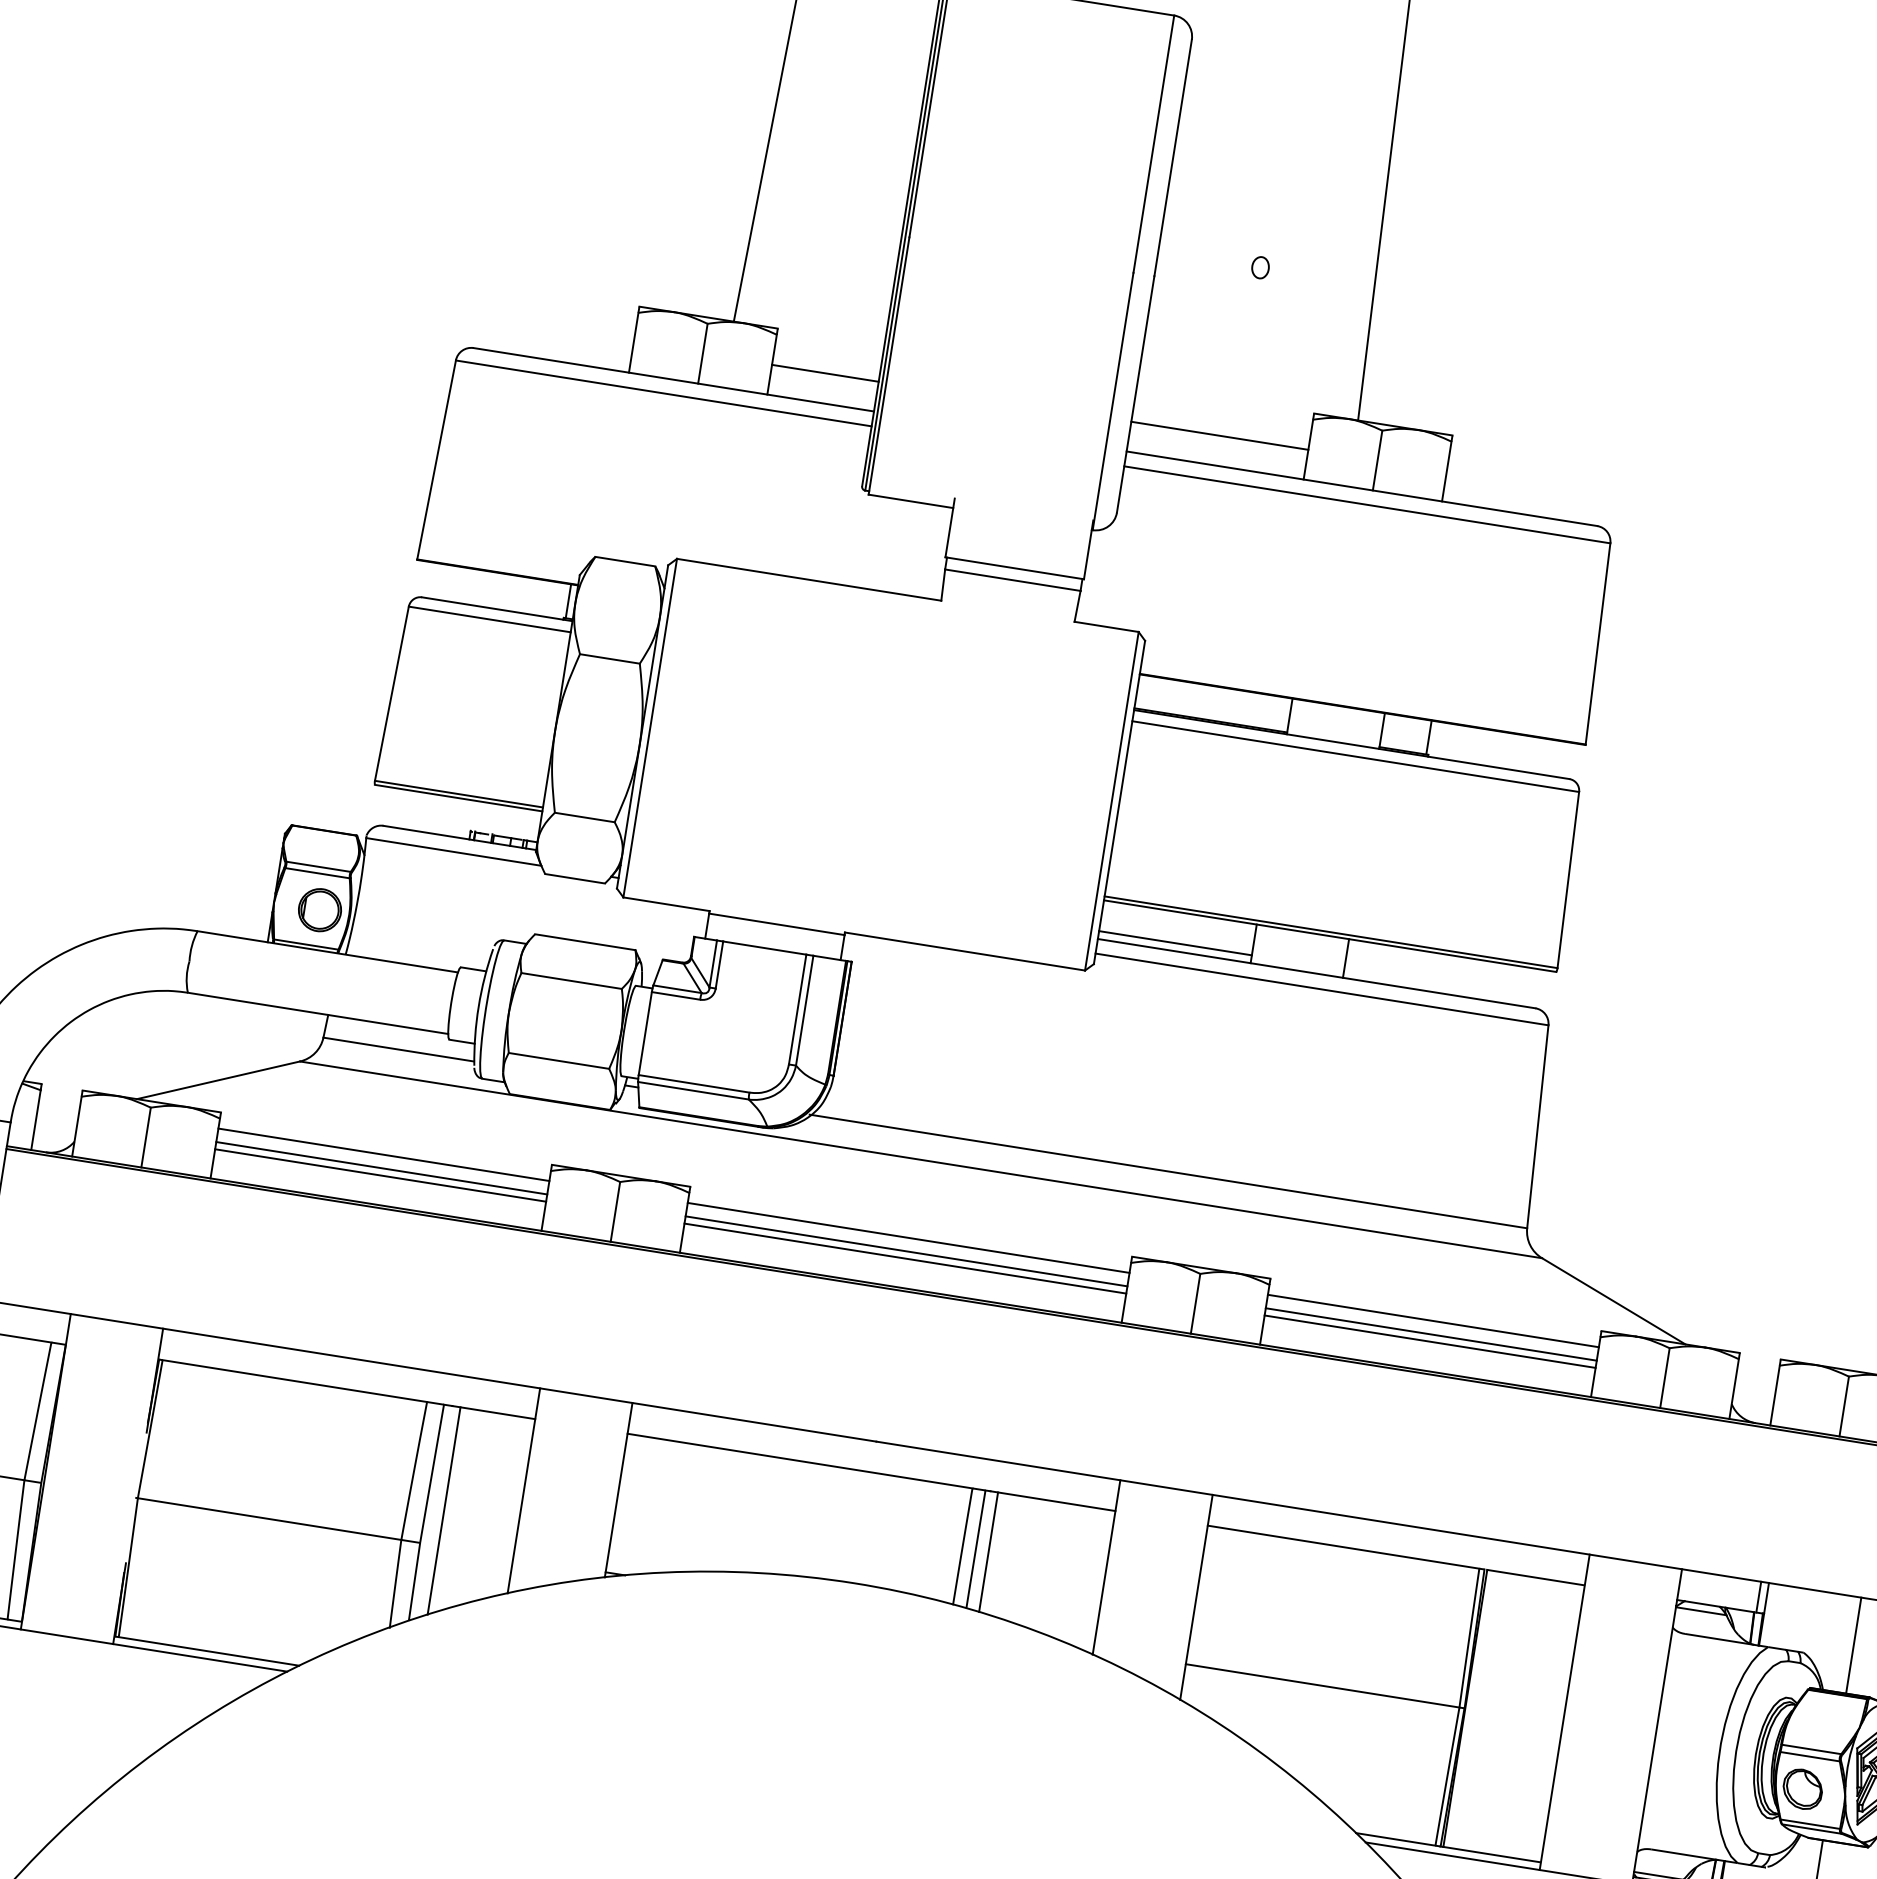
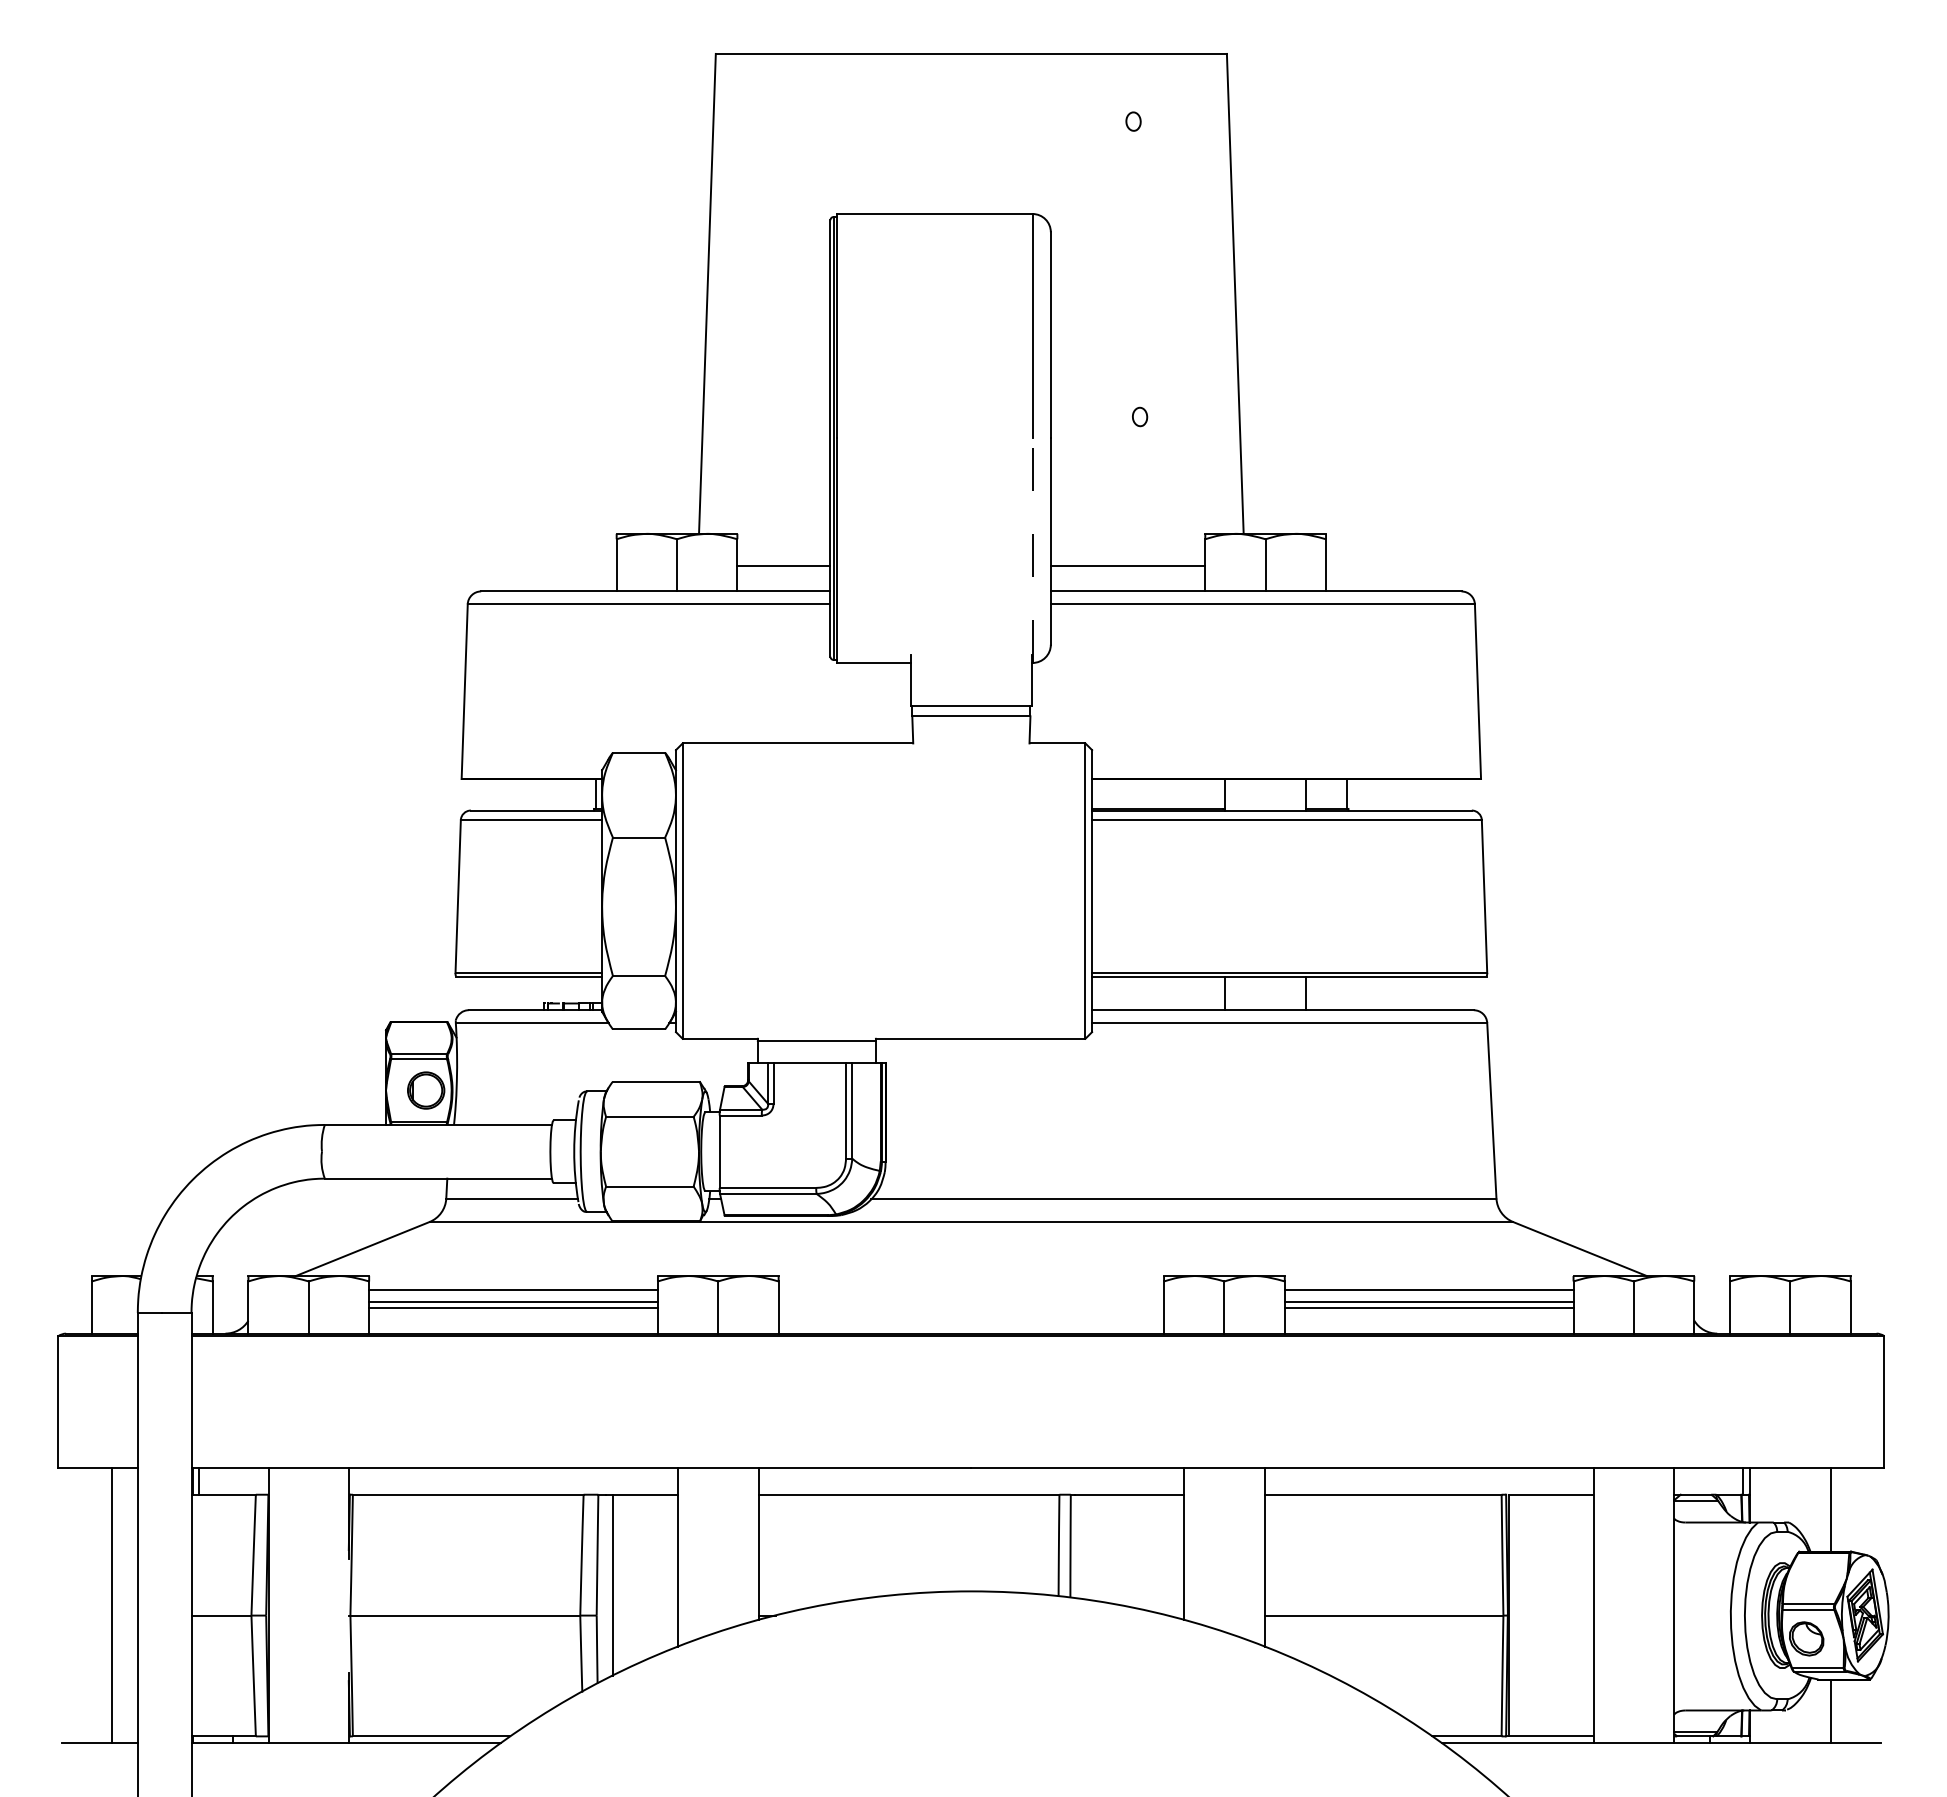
line: (1113, 401) -> (1032, 550), solid -> dashed
line: (1175, 943) -> (1158, 1003), removed
line: (908, 1238) -> (971, 1290), removed
line: (906, 1250) -> (971, 1301), removed
line: (905, 1258) -> (971, 1308), removed
line: (988, 1551) -> (1081, 1546), removed

